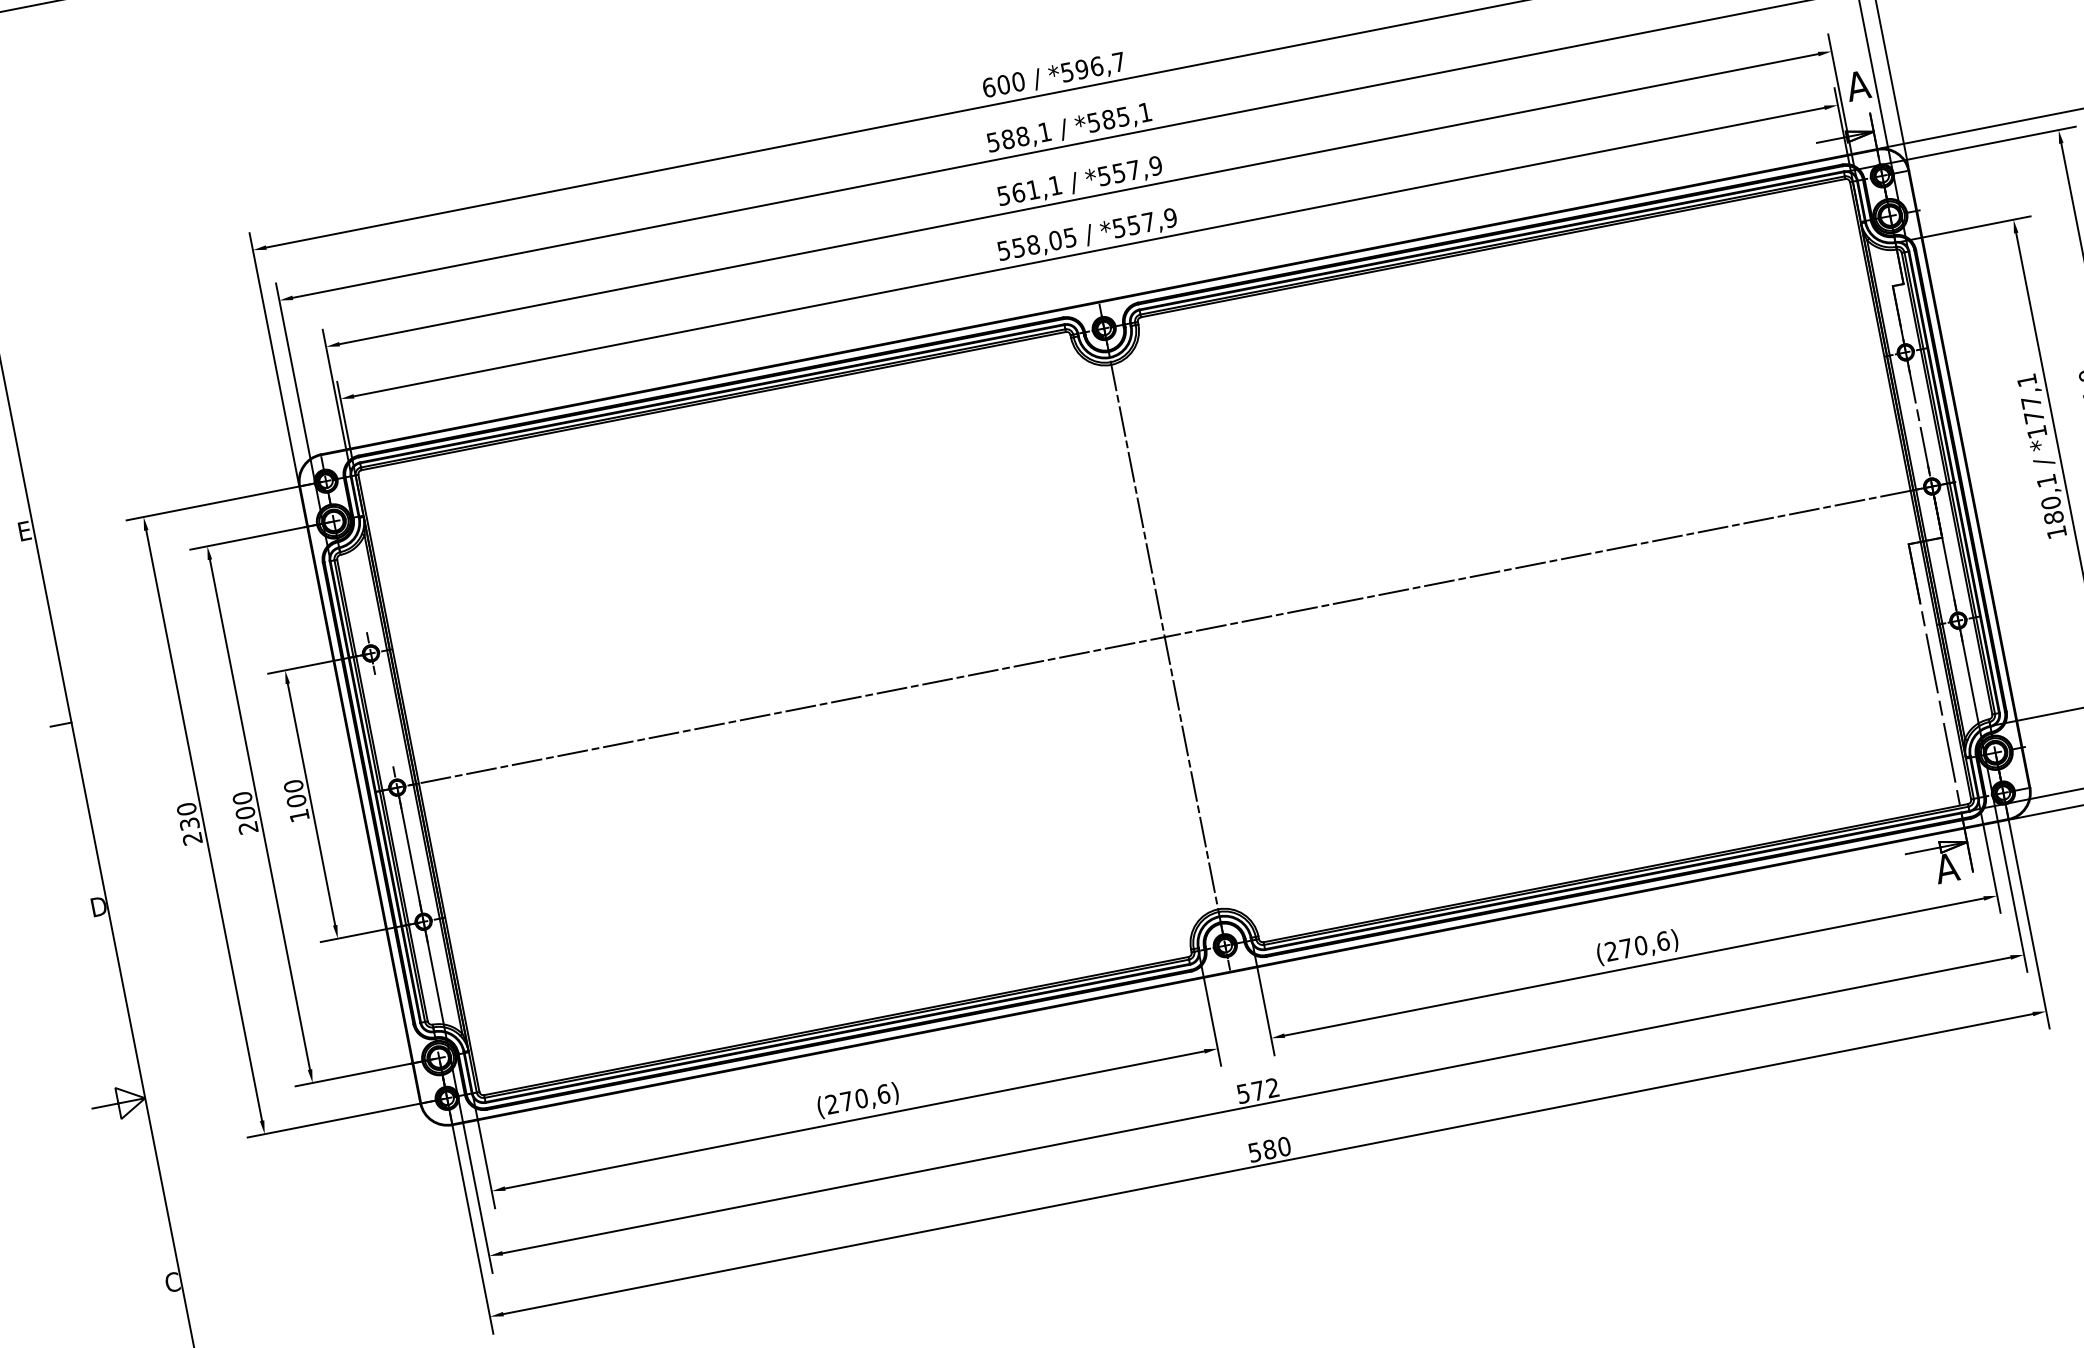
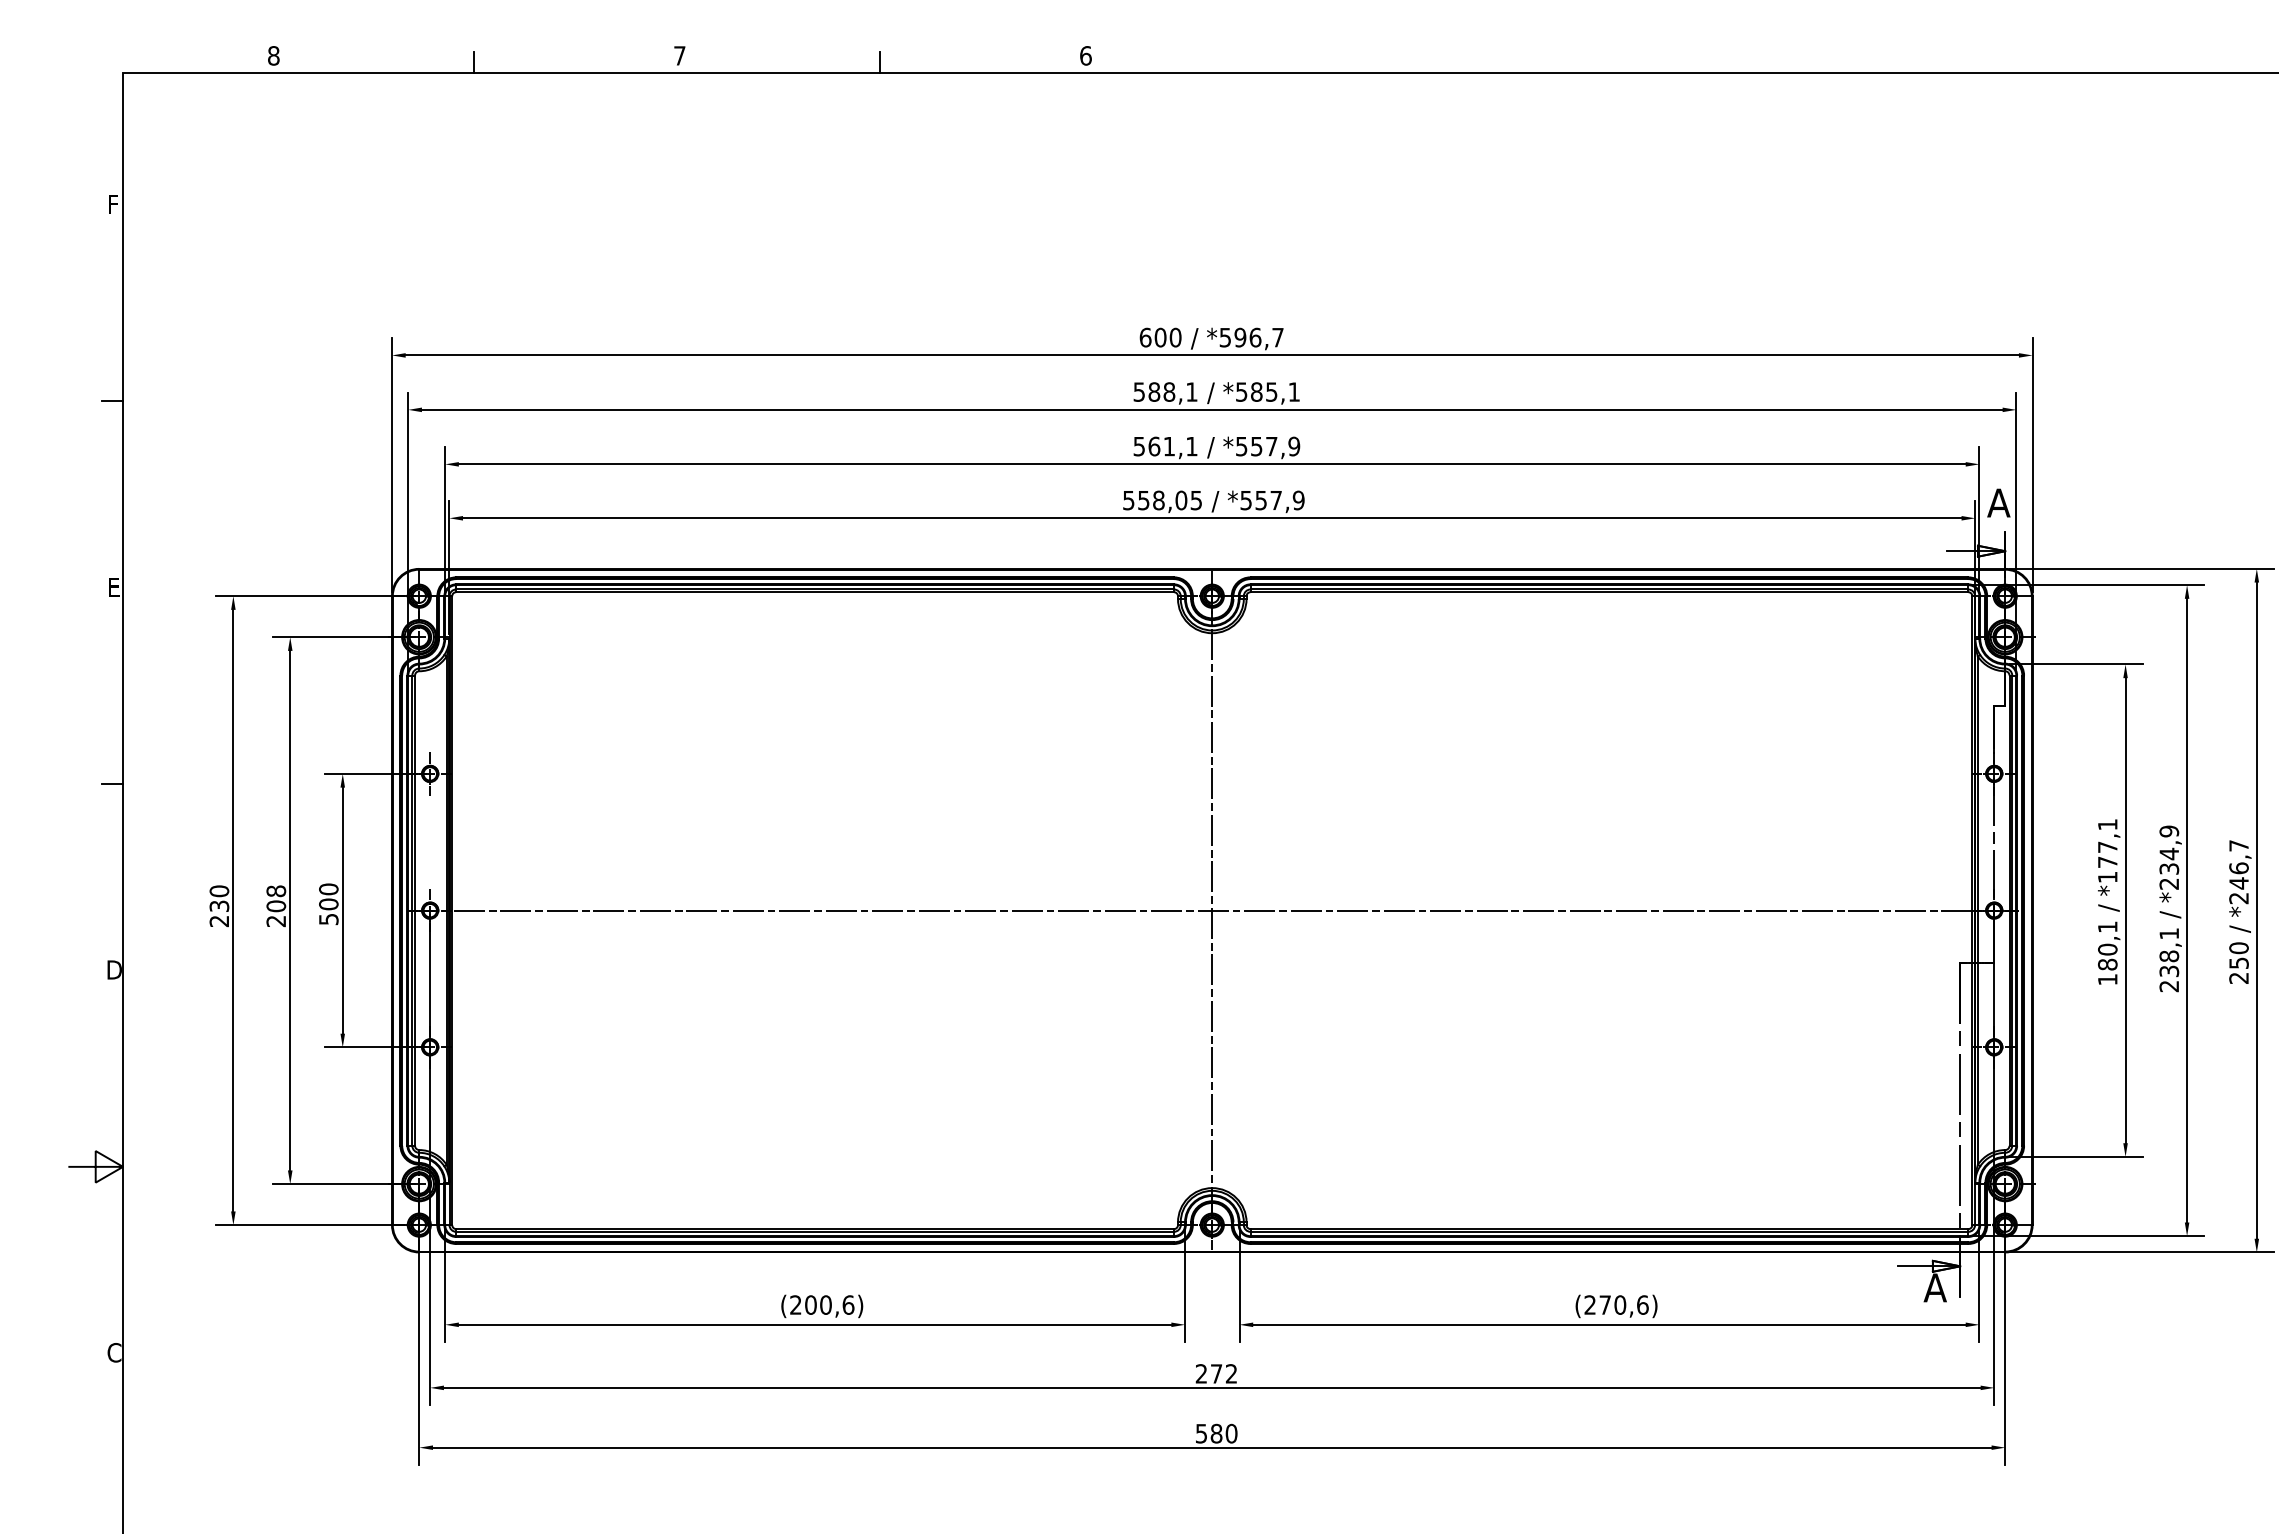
text: (241, 798) -> (275, 891), 200 -> 208
text: (299, 815) -> (328, 919), 100 -> 500
text: (1243, 1093) -> (1201, 1373), 572 -> 272
text: (846, 1100) -> (810, 1304), (270,6) -> (200,6)

